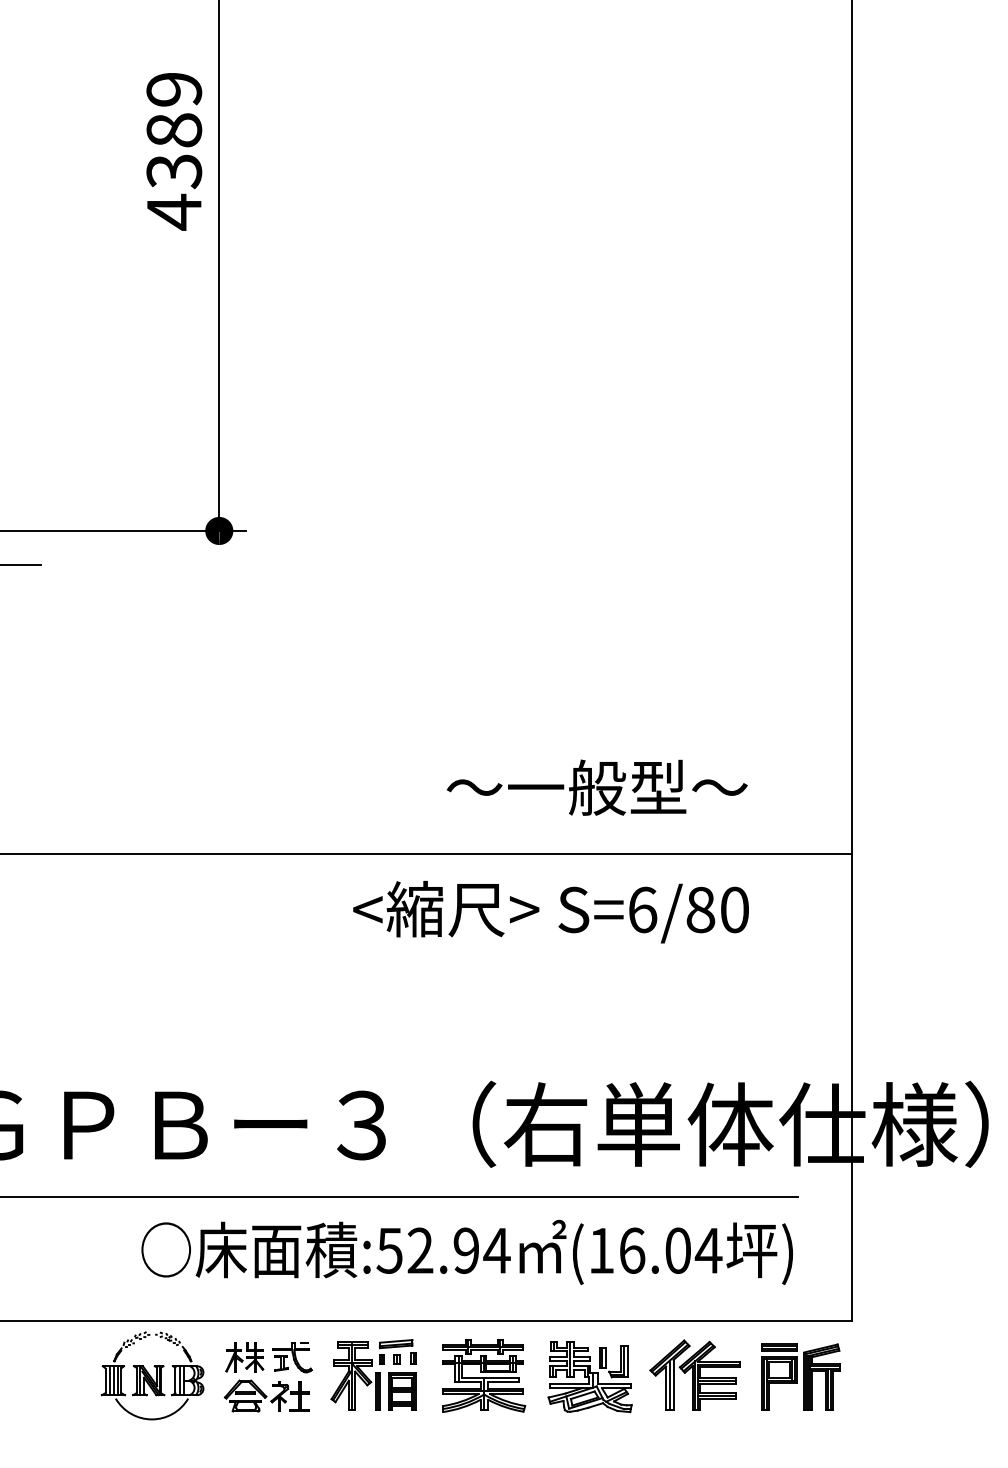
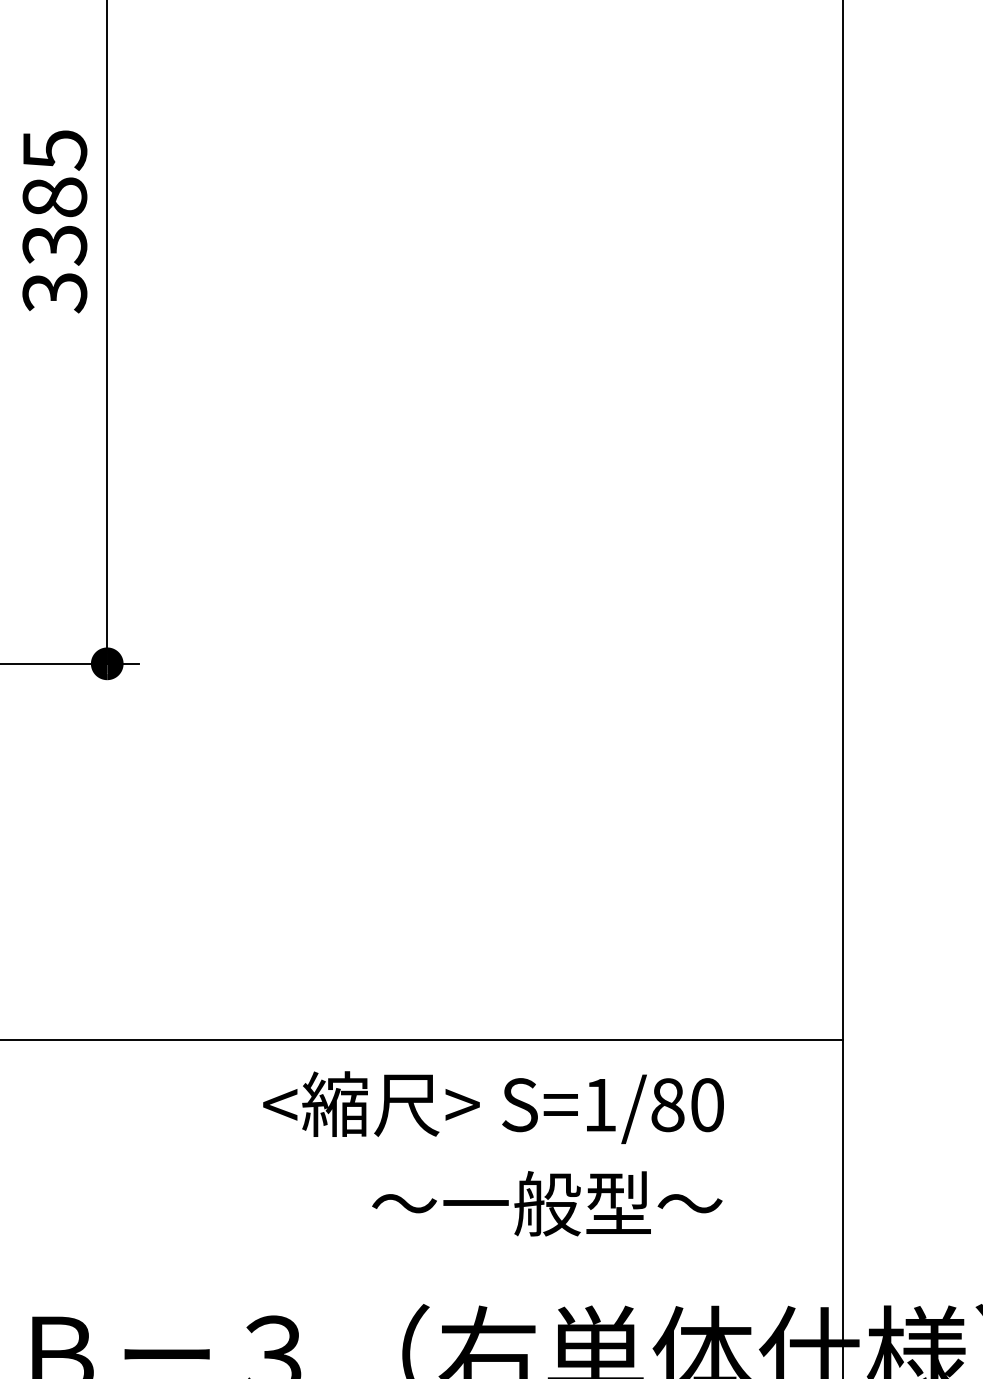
text: (174, 151) -> (55, 221), 4389 -> 3385
text: (597, 787) -> (547, 1203), moved
text: (643, 909) -> (601, 1104), S=6/80 -> S=1/80

